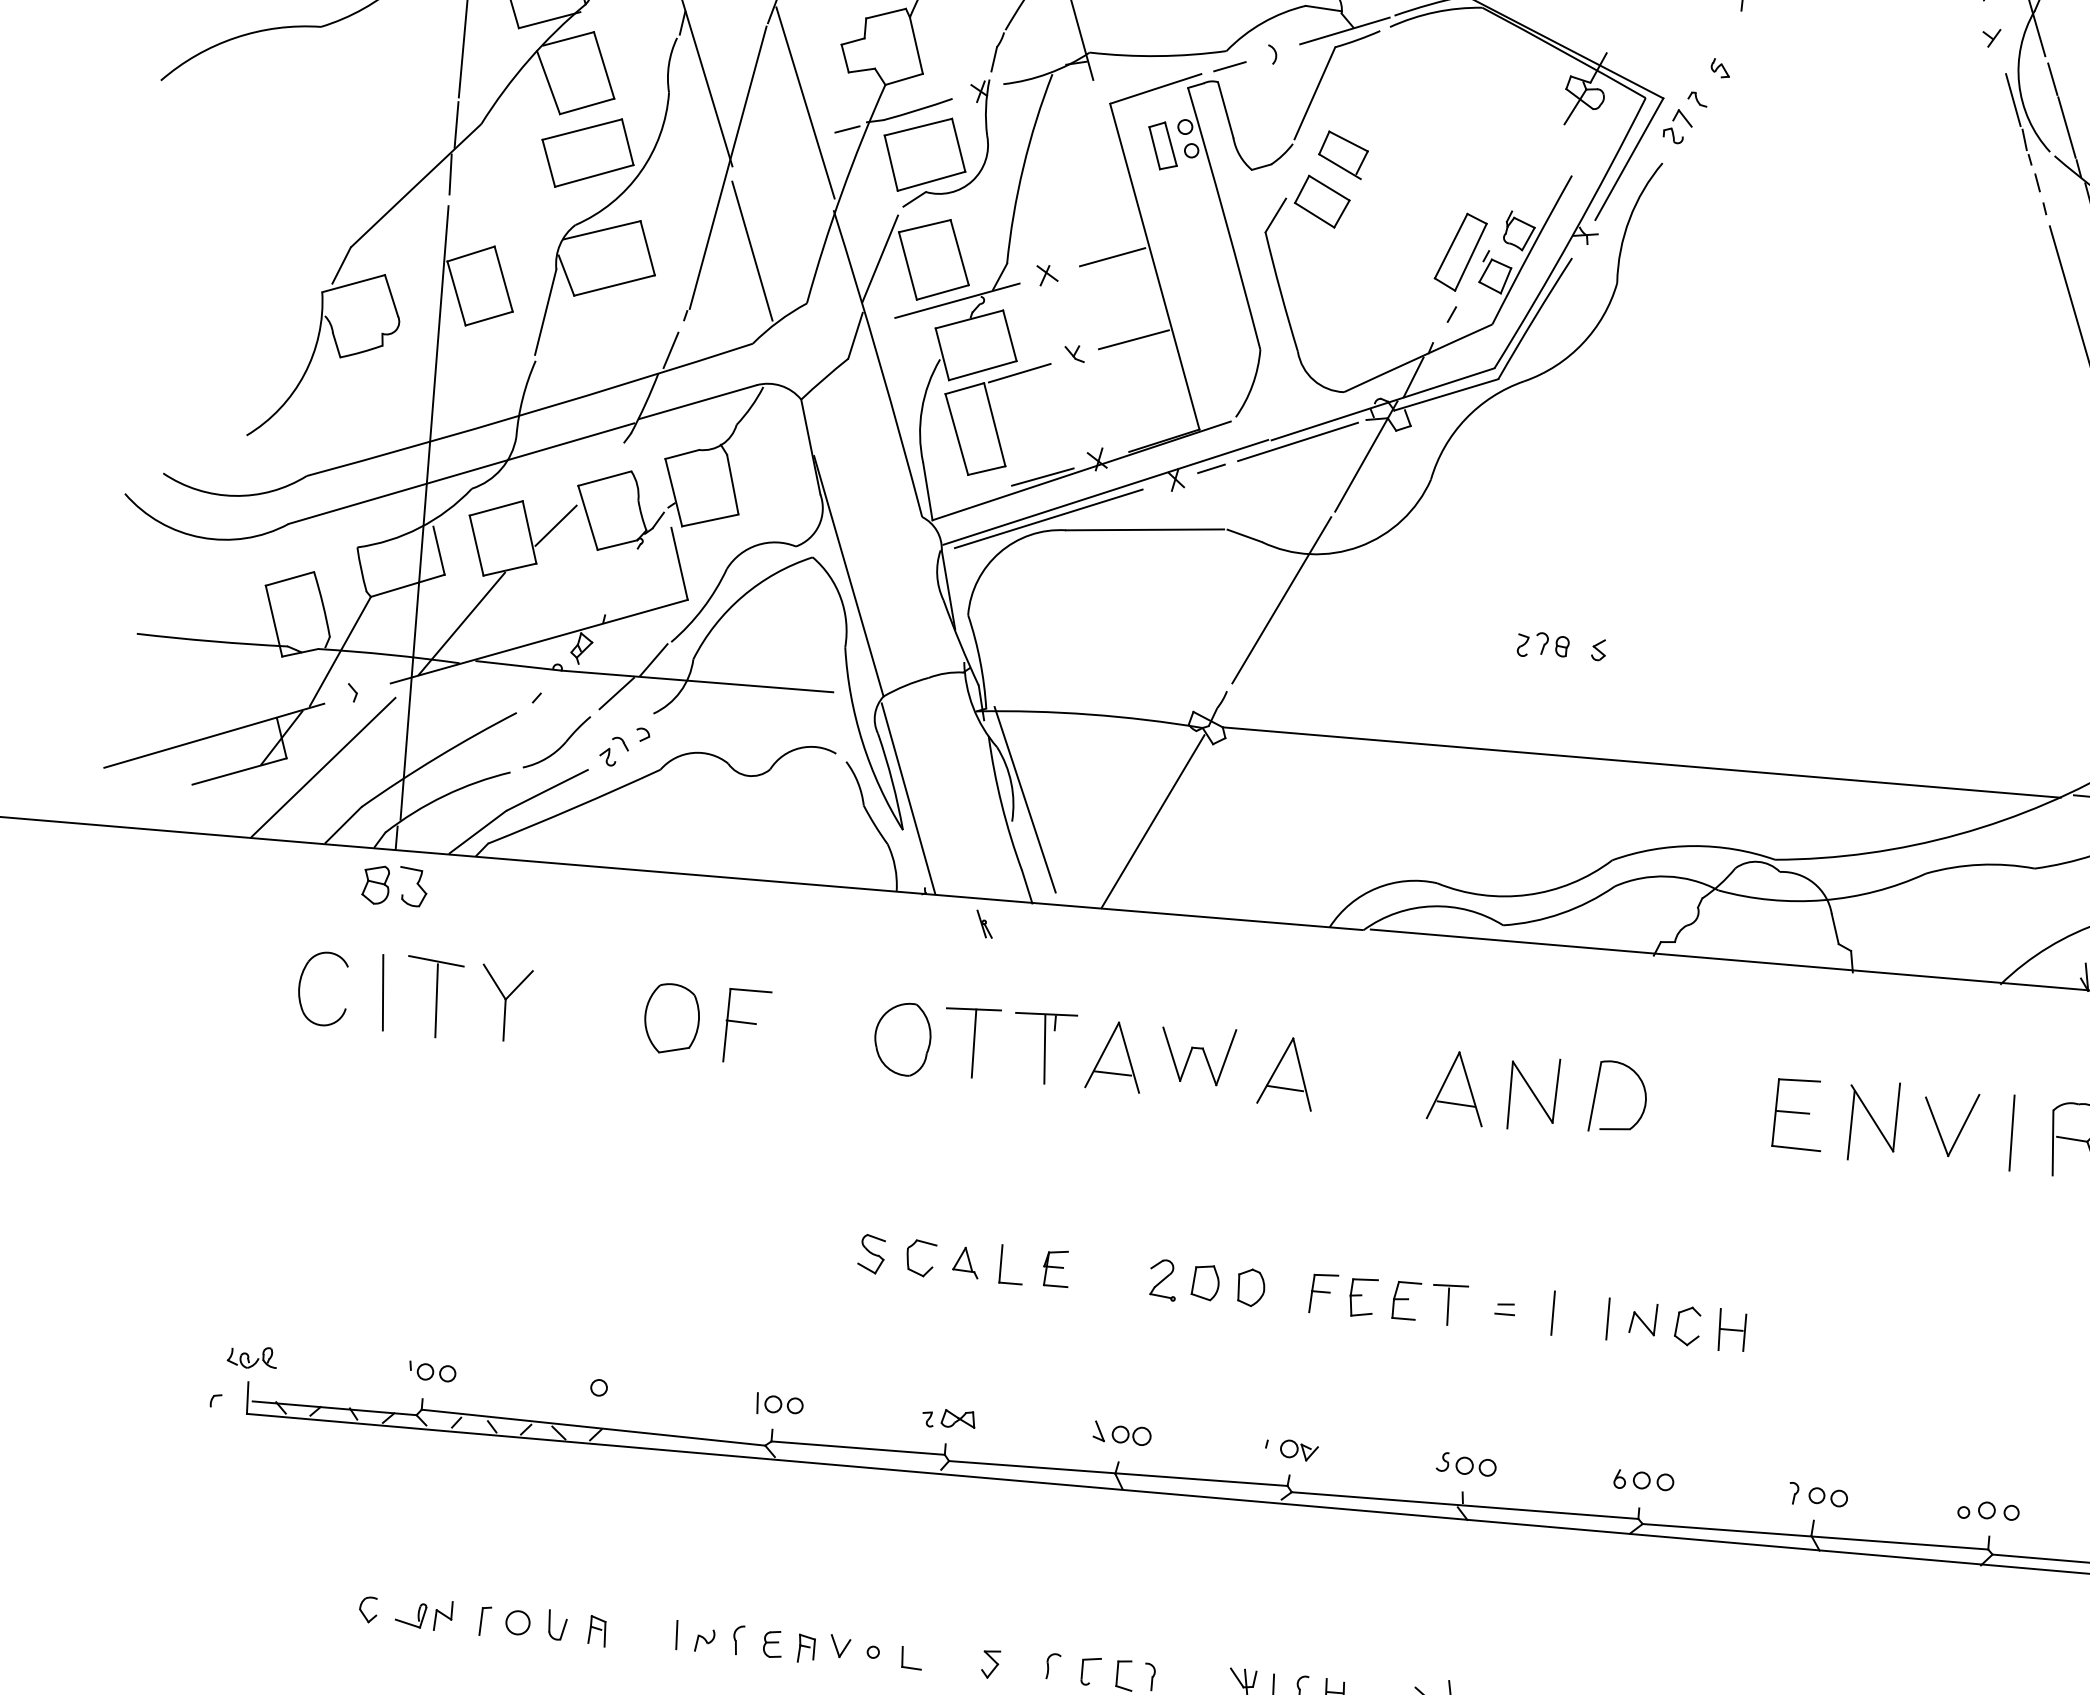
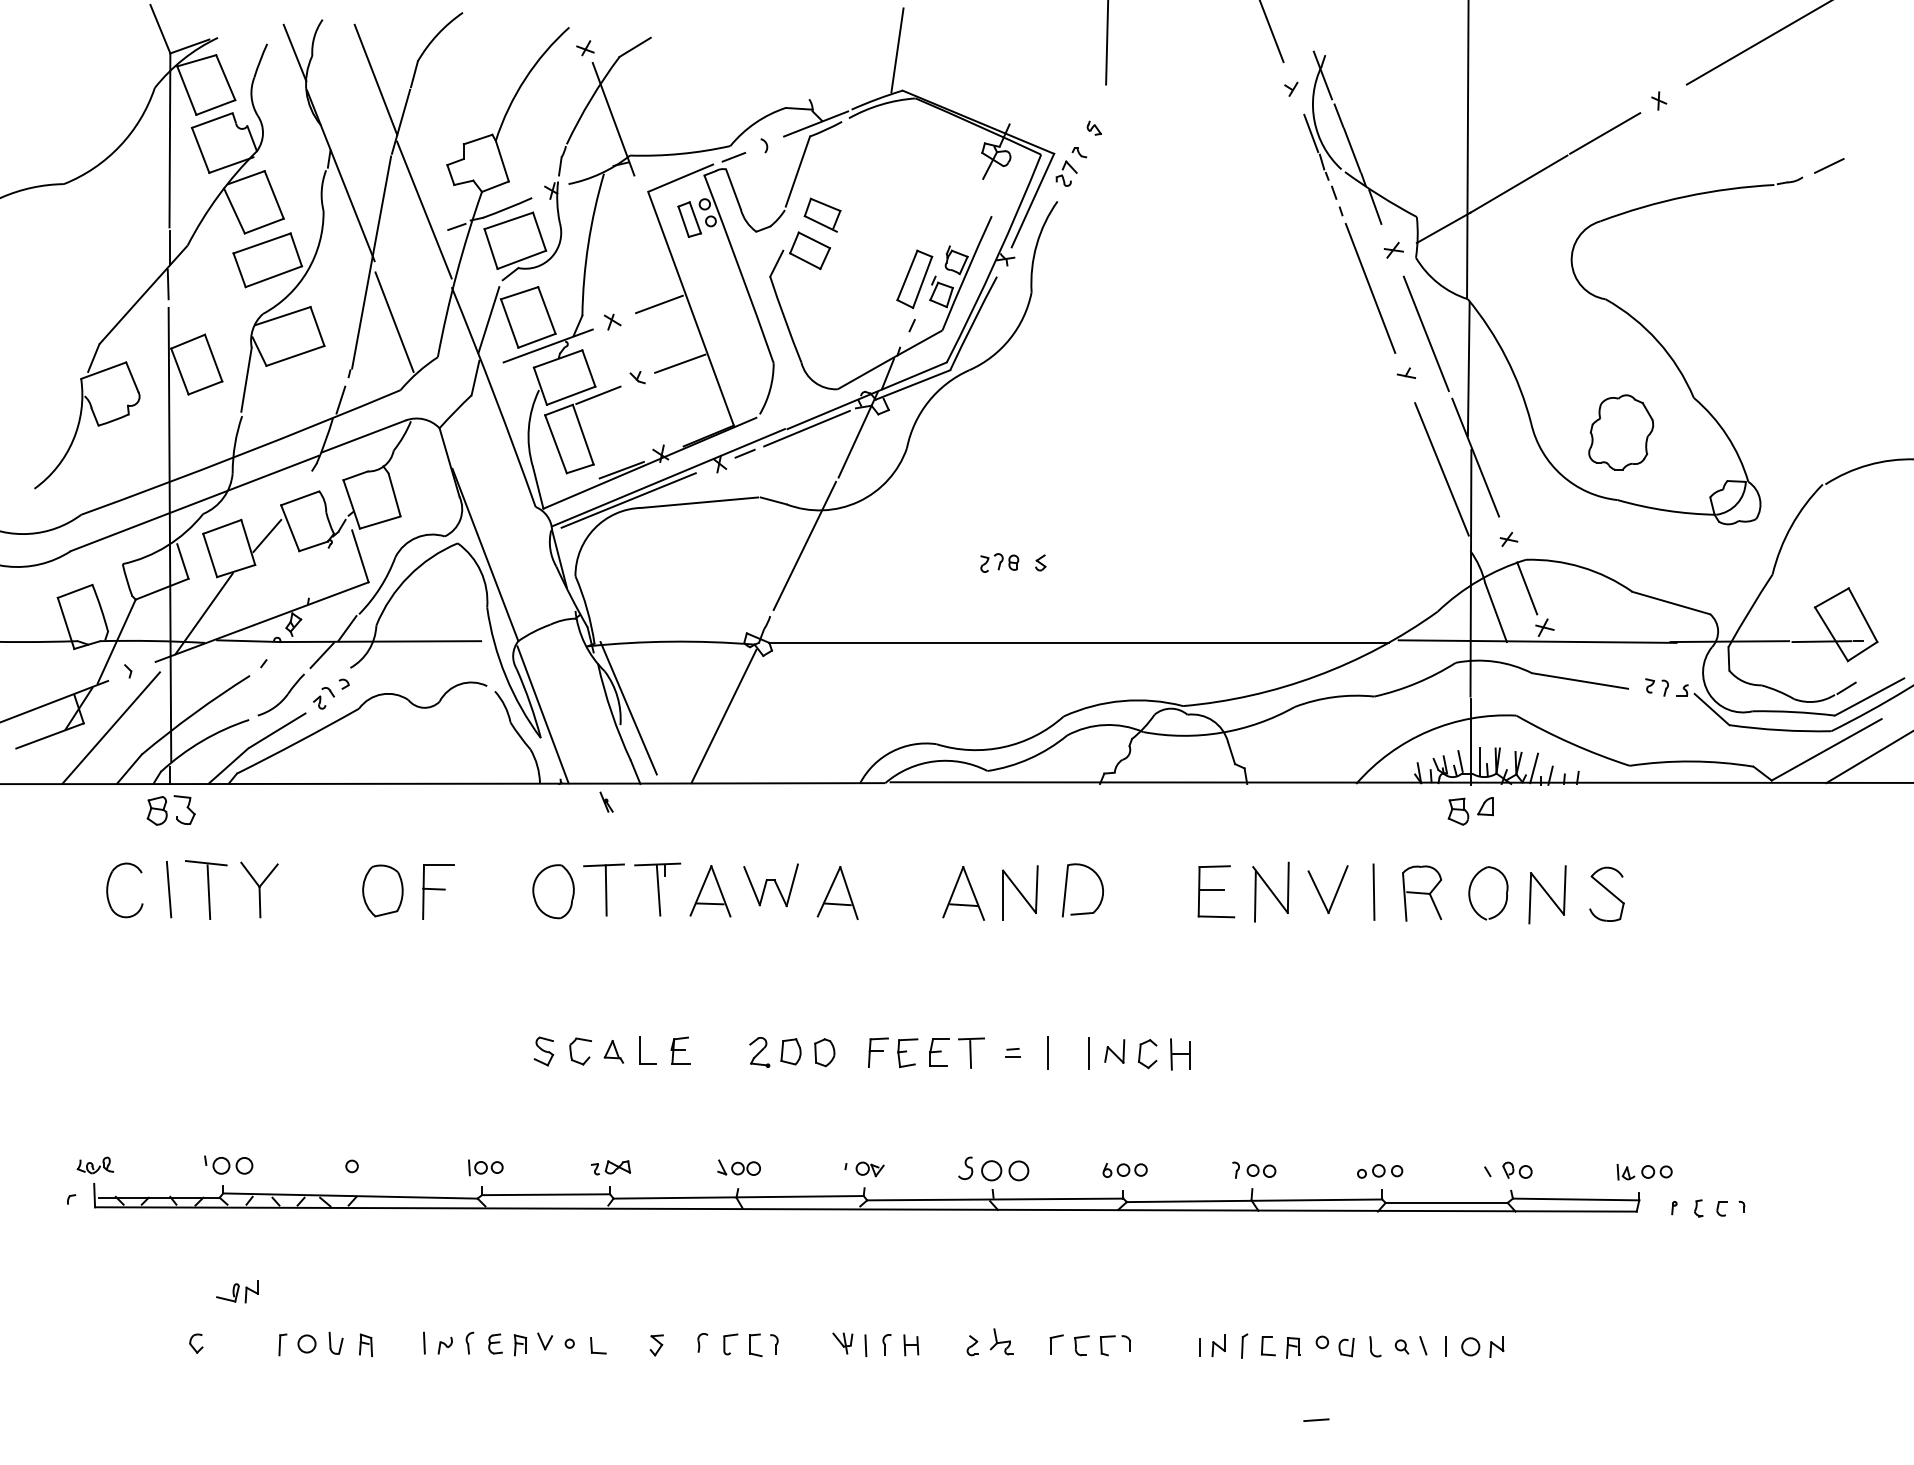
part: (432, 1371) -> (228, 1164), size x1.4
part: (1466, 1464) -> (993, 1169), size x1.6
part: (424, 1614) -> (237, 1291), moved

